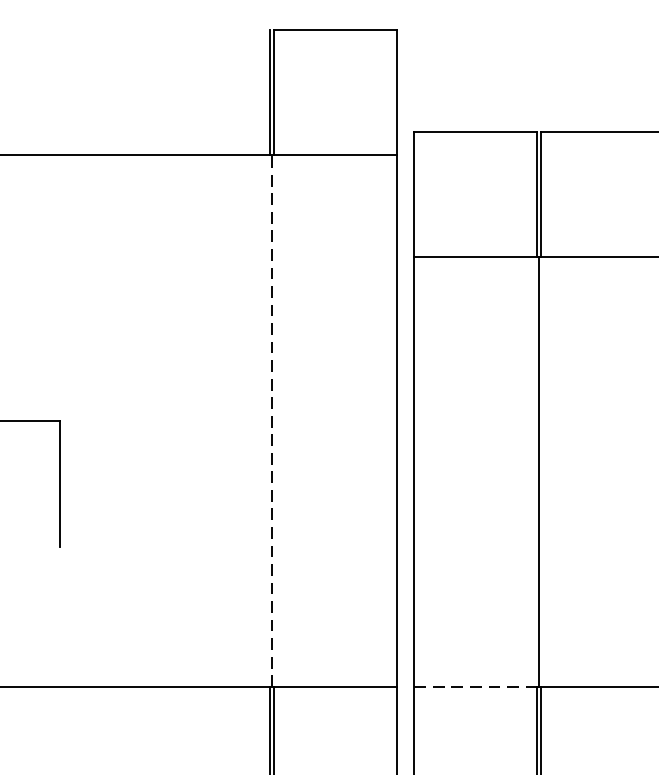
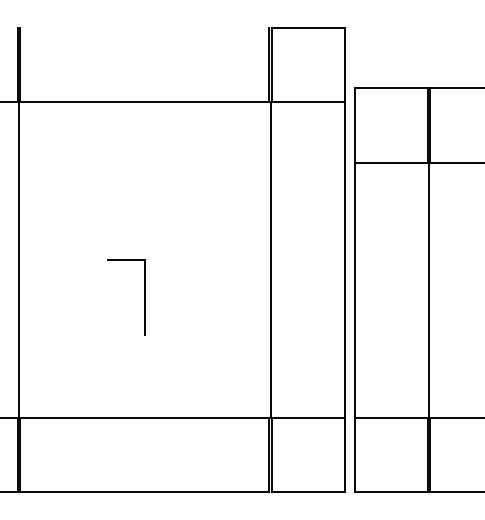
line: (271, 421) -> (270, 260), dashed -> solid
line: (475, 686) -> (391, 417), dashed -> solid

